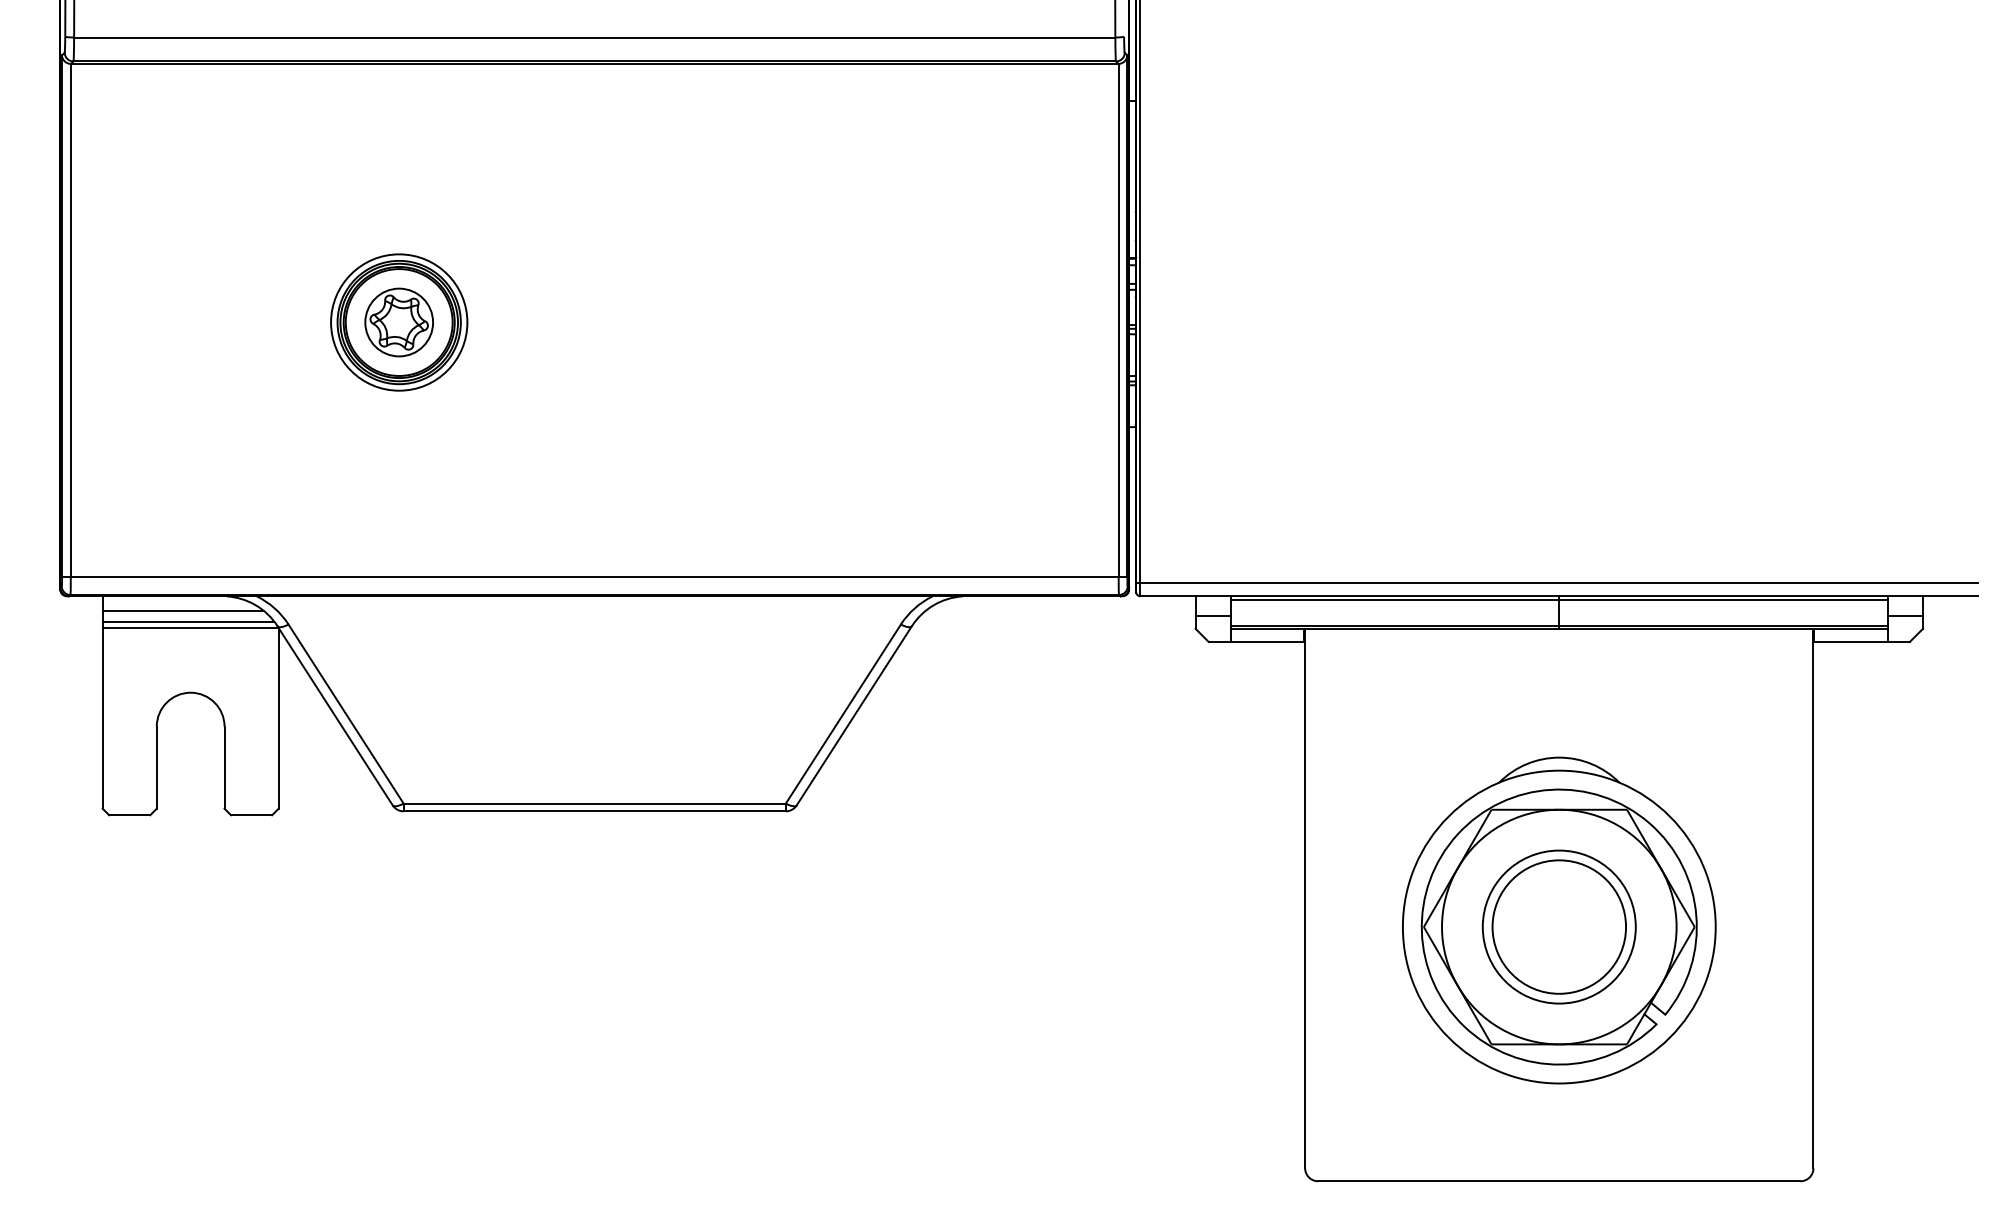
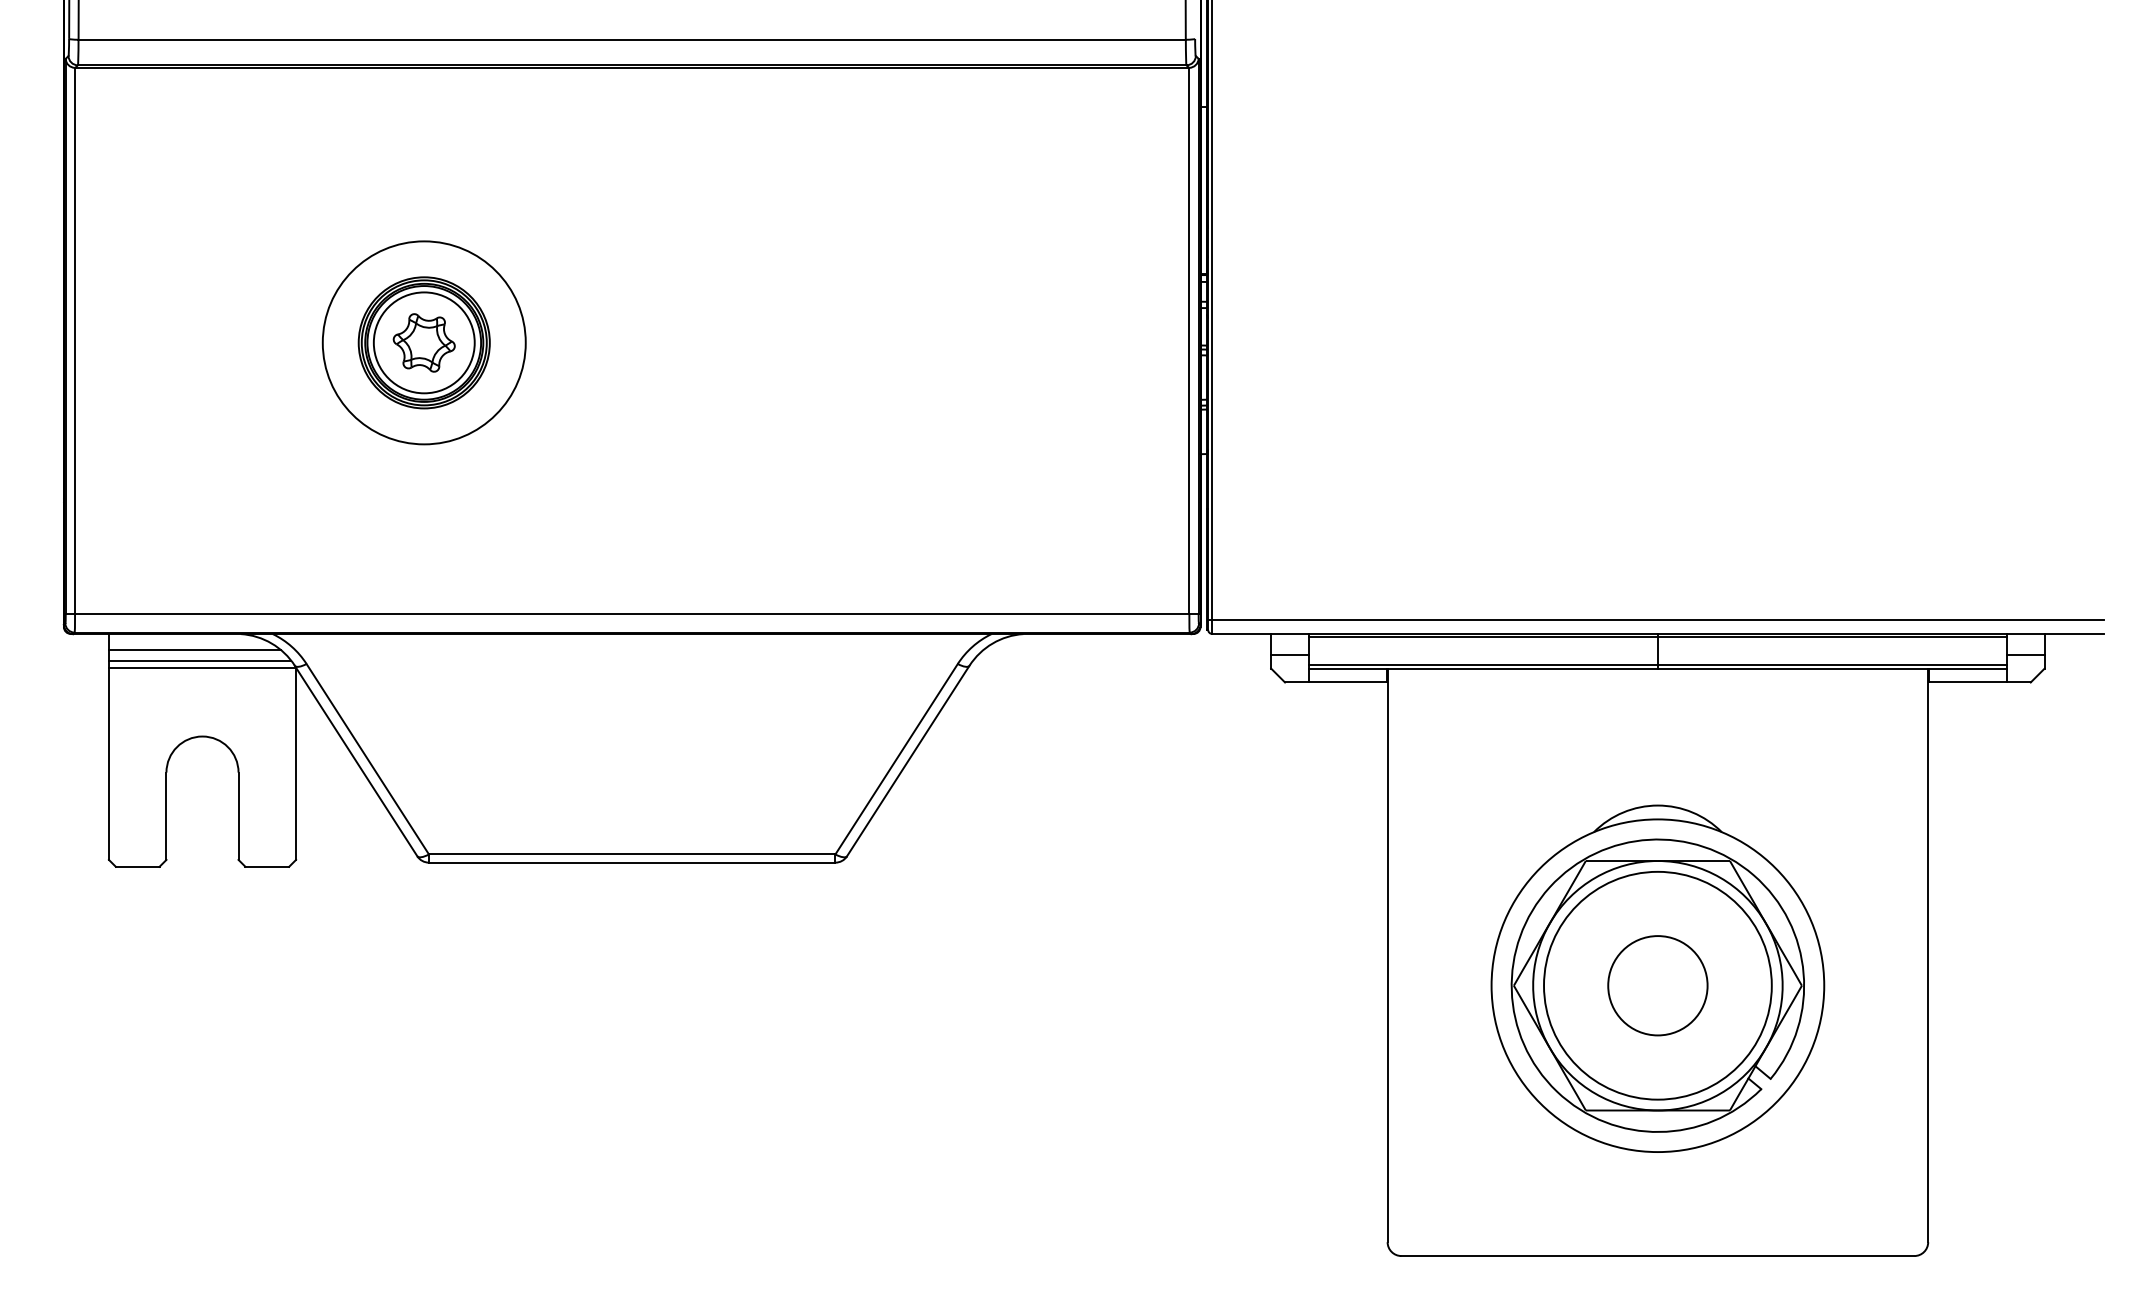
circle: (399, 322) -> (424, 342), size x1.4
circle: (399, 322) -> (424, 342), size x1.4
circle: (1558, 926) -> (1657, 985), size x1.4
circle: (1559, 926) -> (1658, 985), size x0.7

